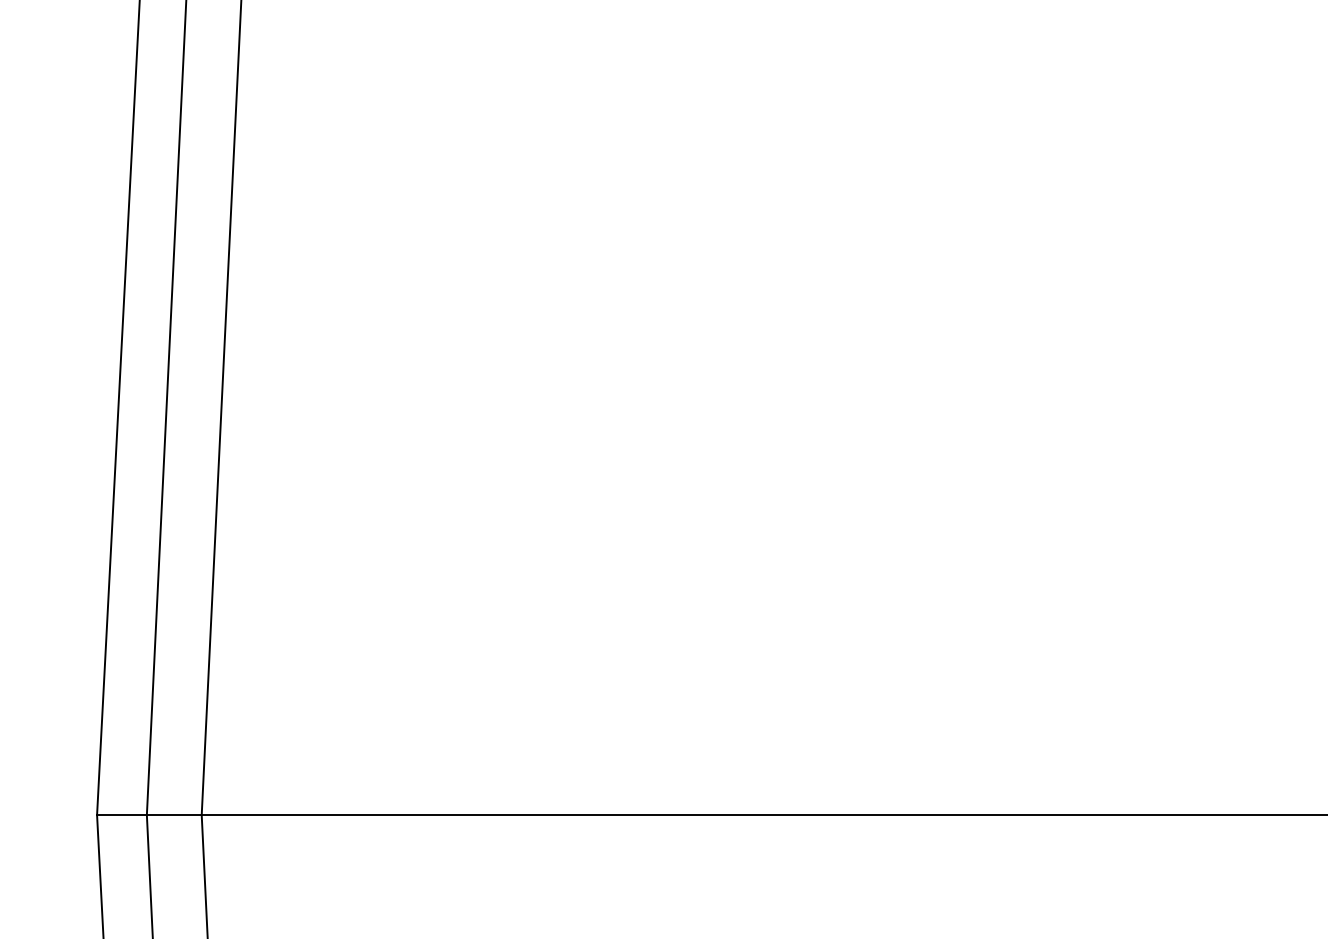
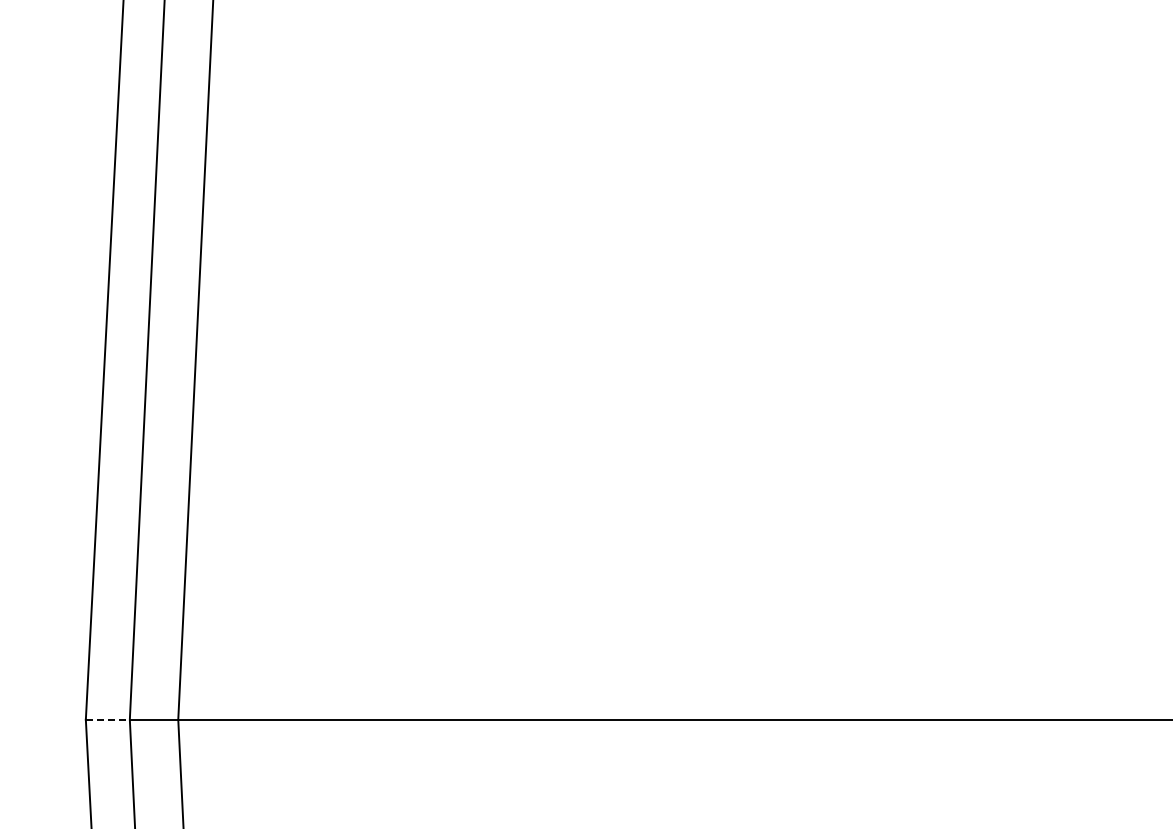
line: (121, 814) -> (107, 719), solid -> dashed

